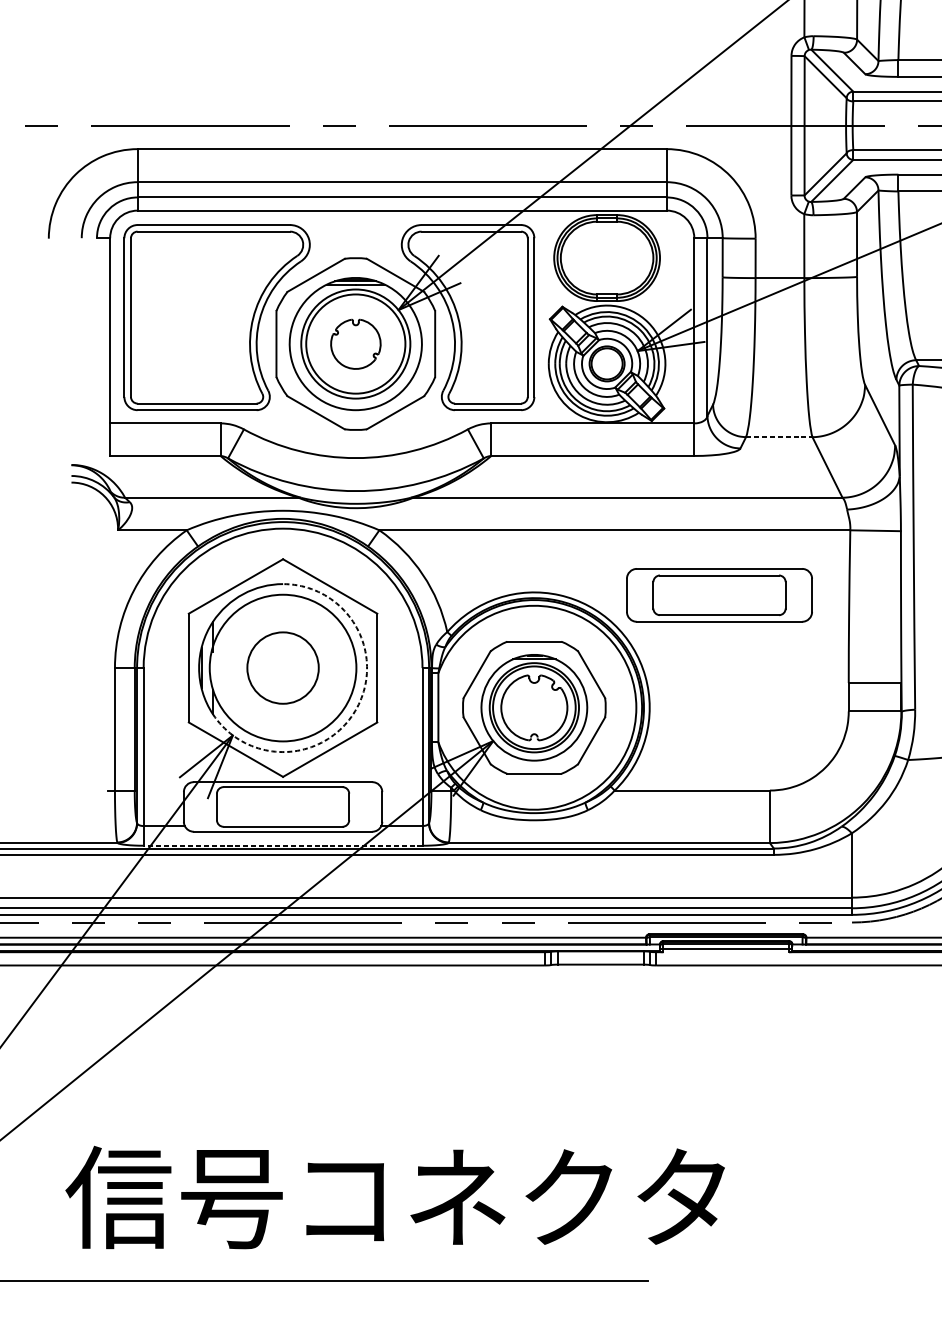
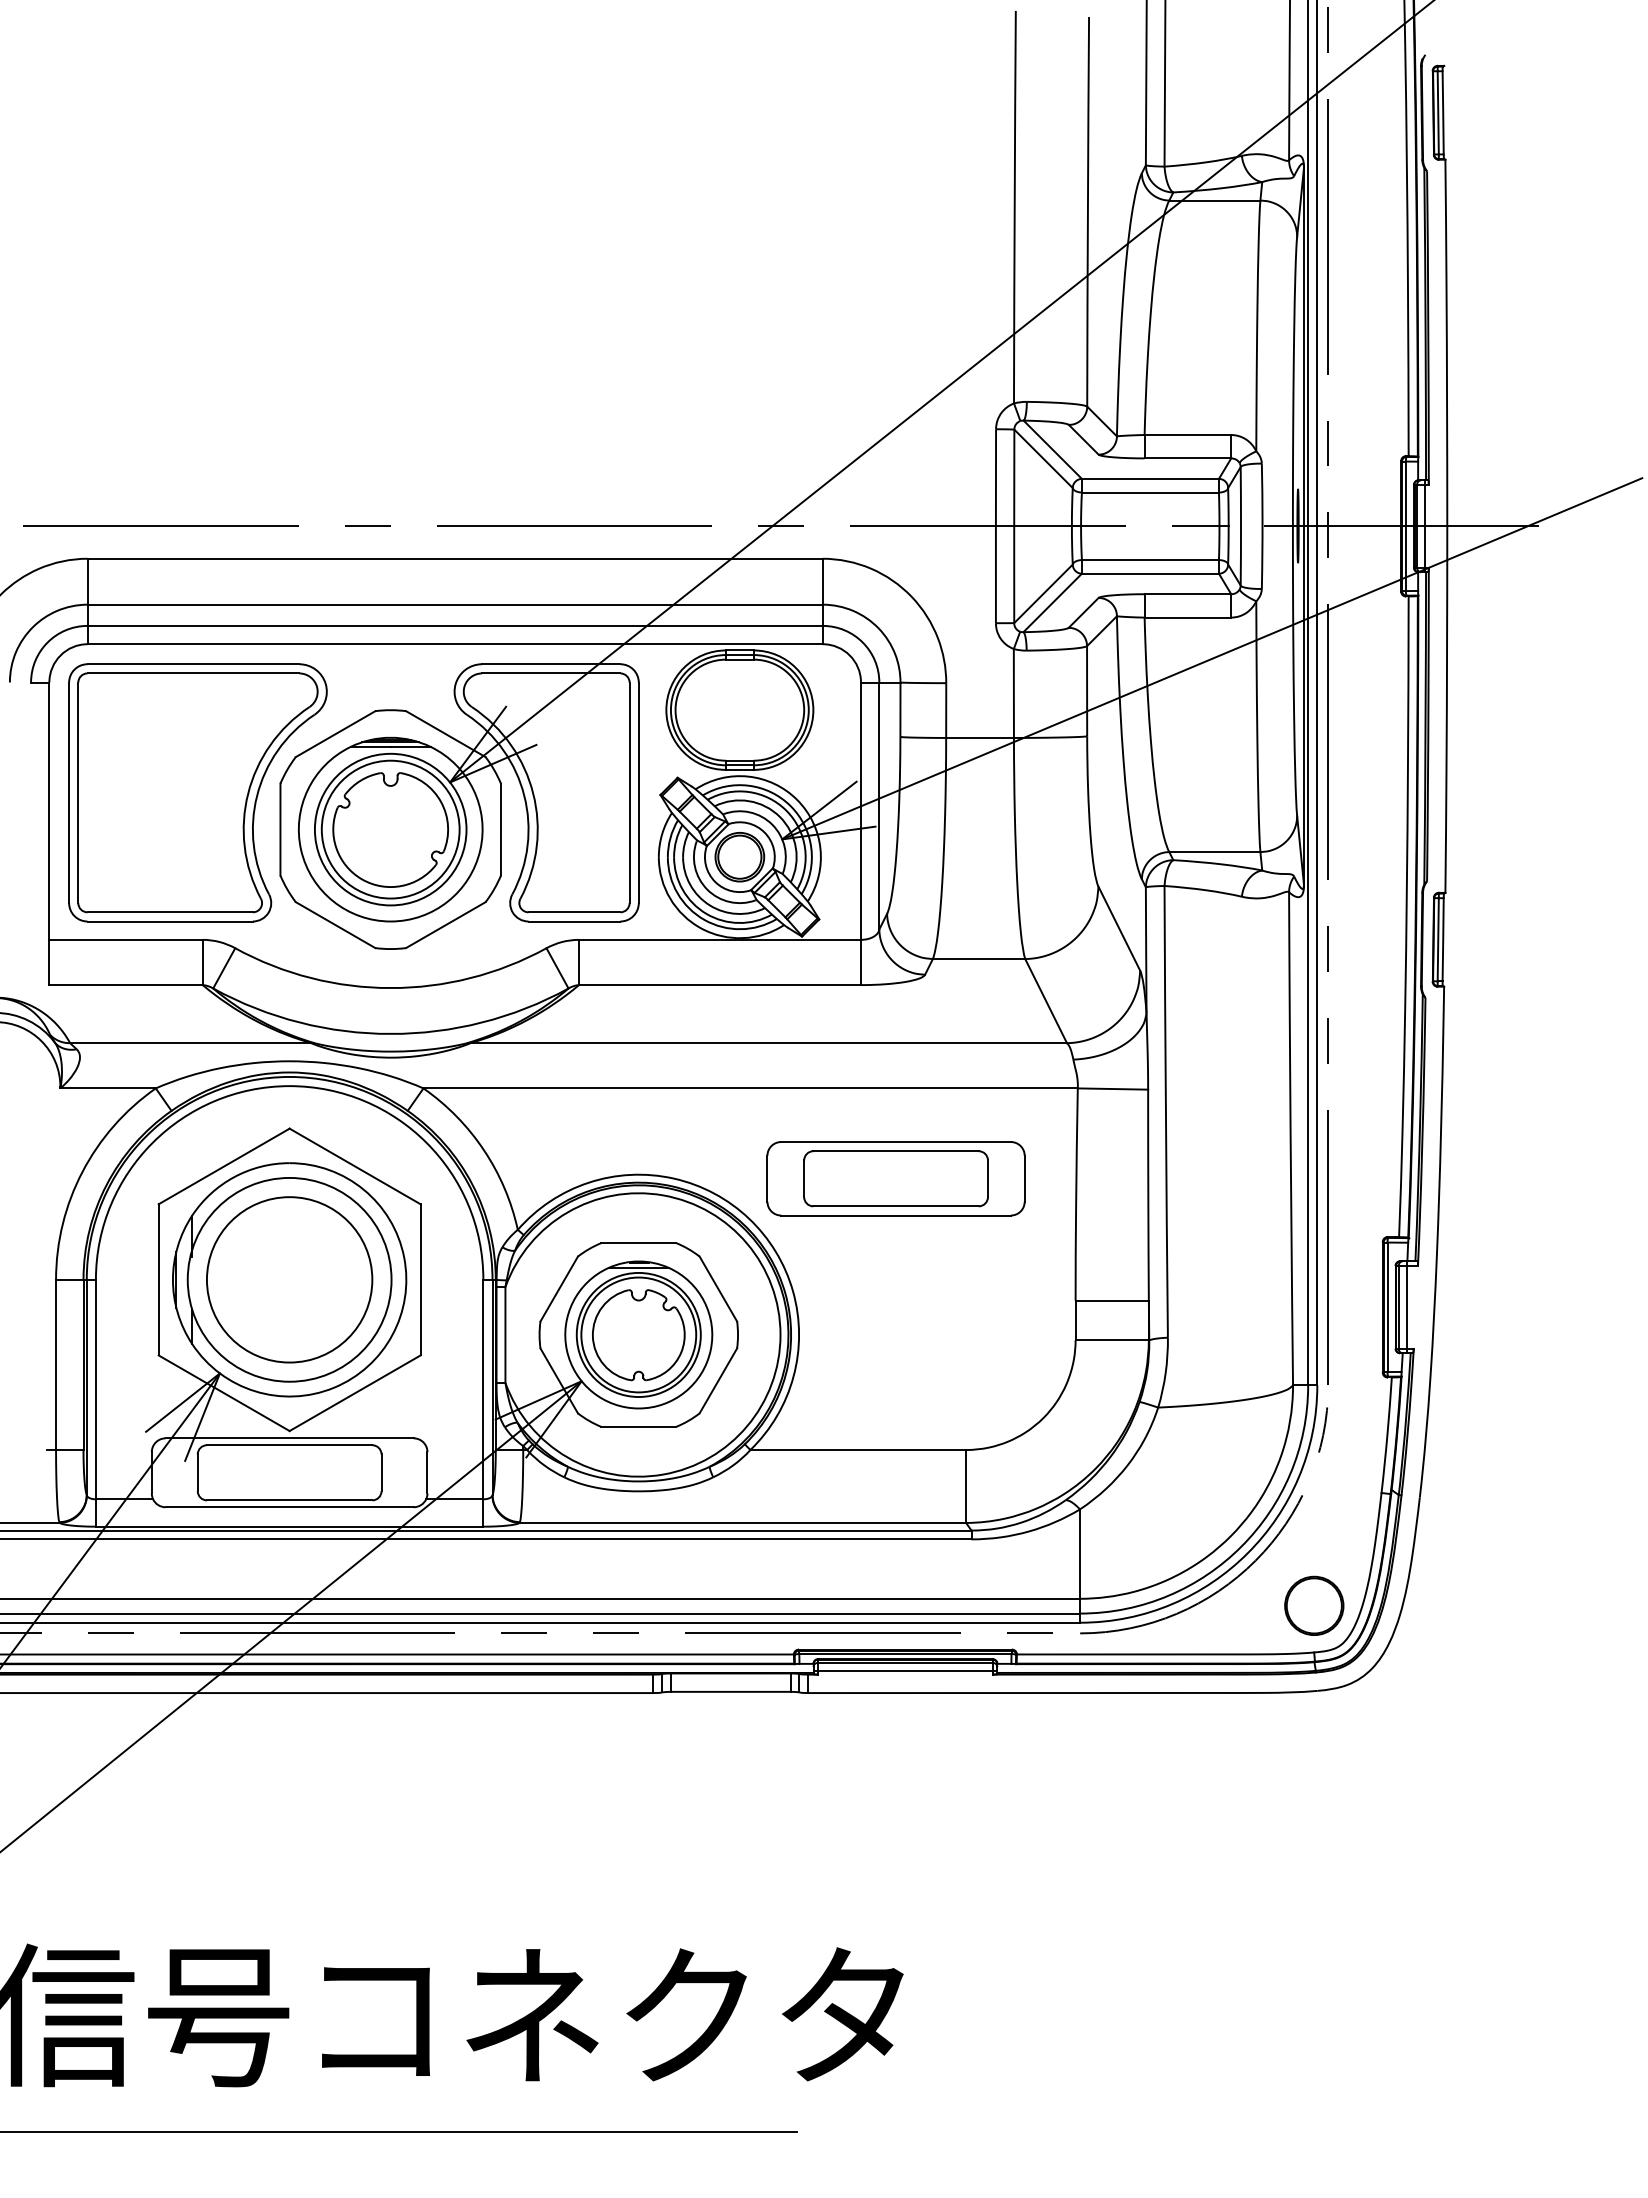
part: (355, 343) -> (390, 829), size x1.67
line: (779, 437) -> (979, 959), dashed -> solid
circle: (282, 667) -> (289, 1279), size x1.67
arc: (357, 708) -> (392, 1335), dashed -> solid
line: (282, 845) -> (289, 1526), dashed -> solid

